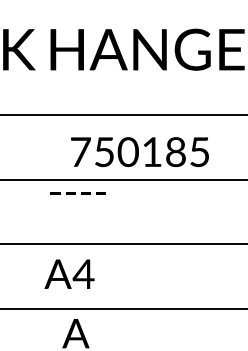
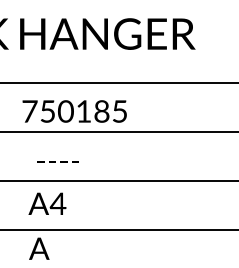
text: (139, 152) -> (74, 111), moved
text: (77, 193) -> (57, 161), moved
text: (69, 273) -> (47, 203), moved

